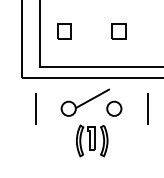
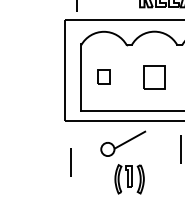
part: (118, 30) -> (154, 76), size x1.6
line: (34, 108) -> (70, 162), moved
part: (113, 108) -> (149, 149), removed

